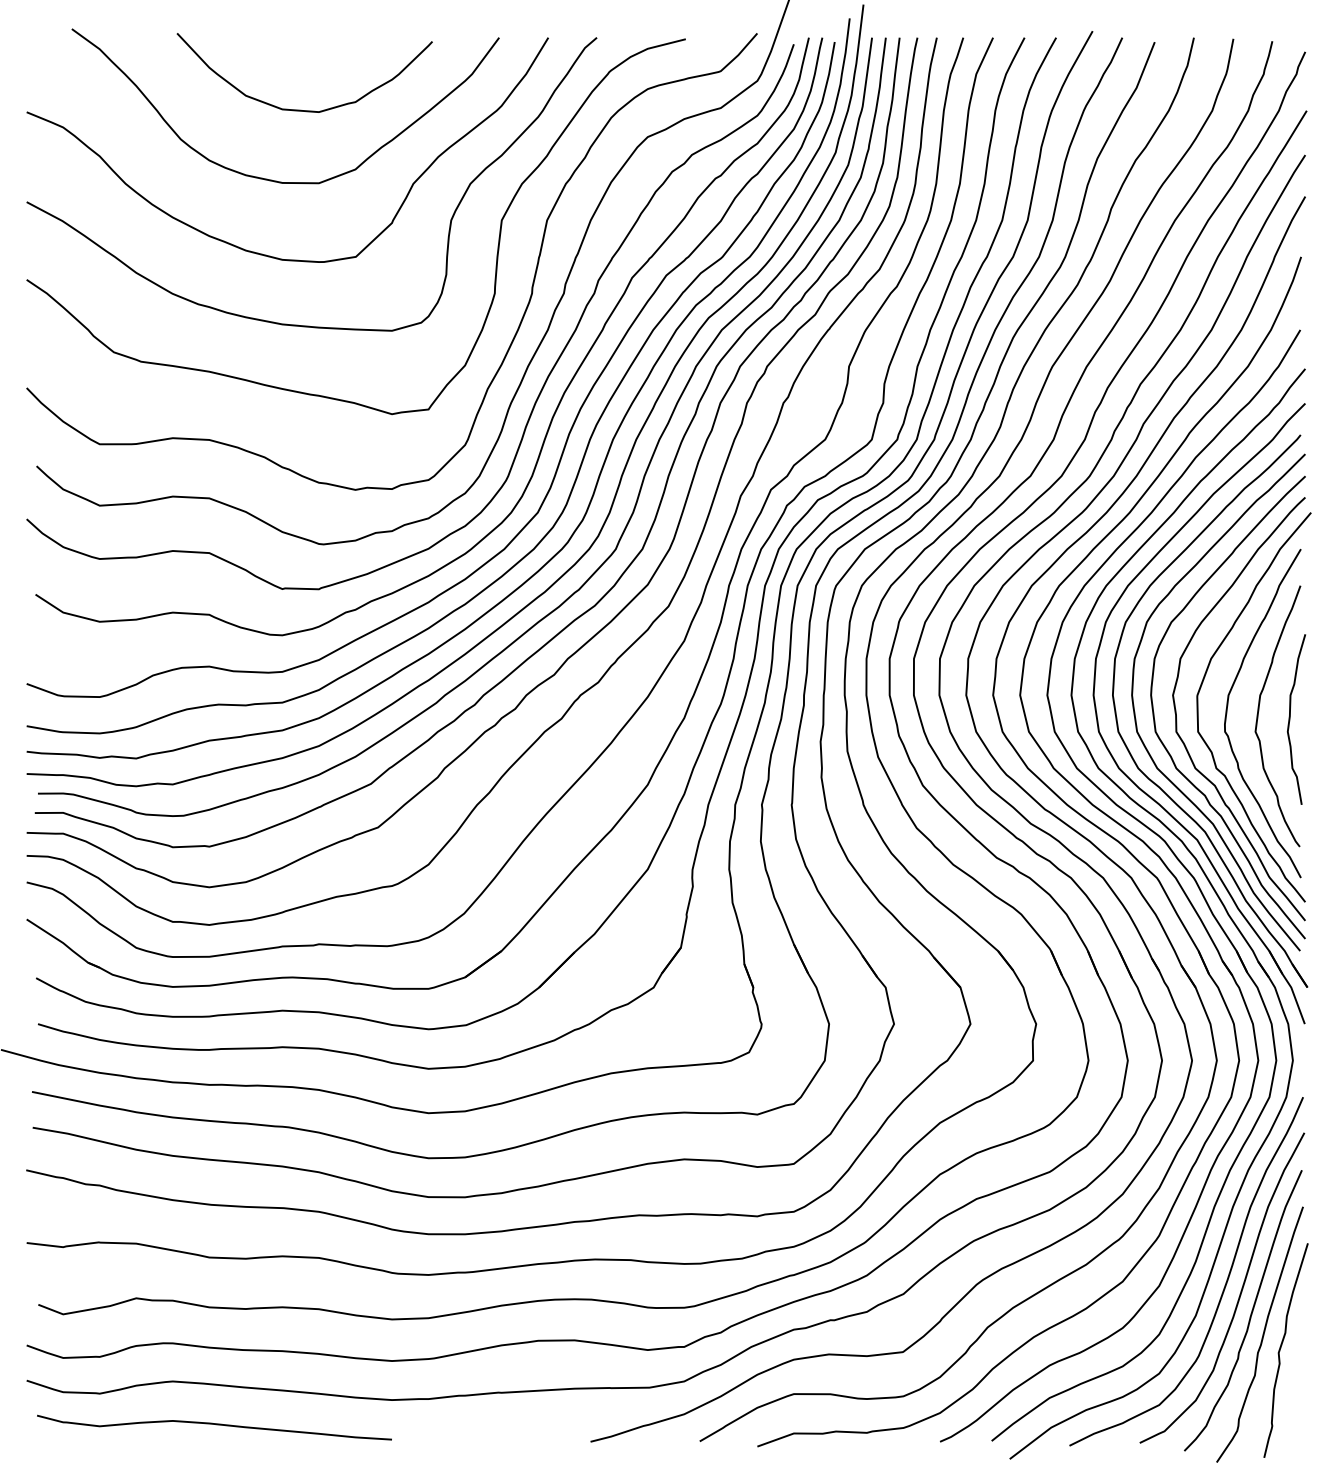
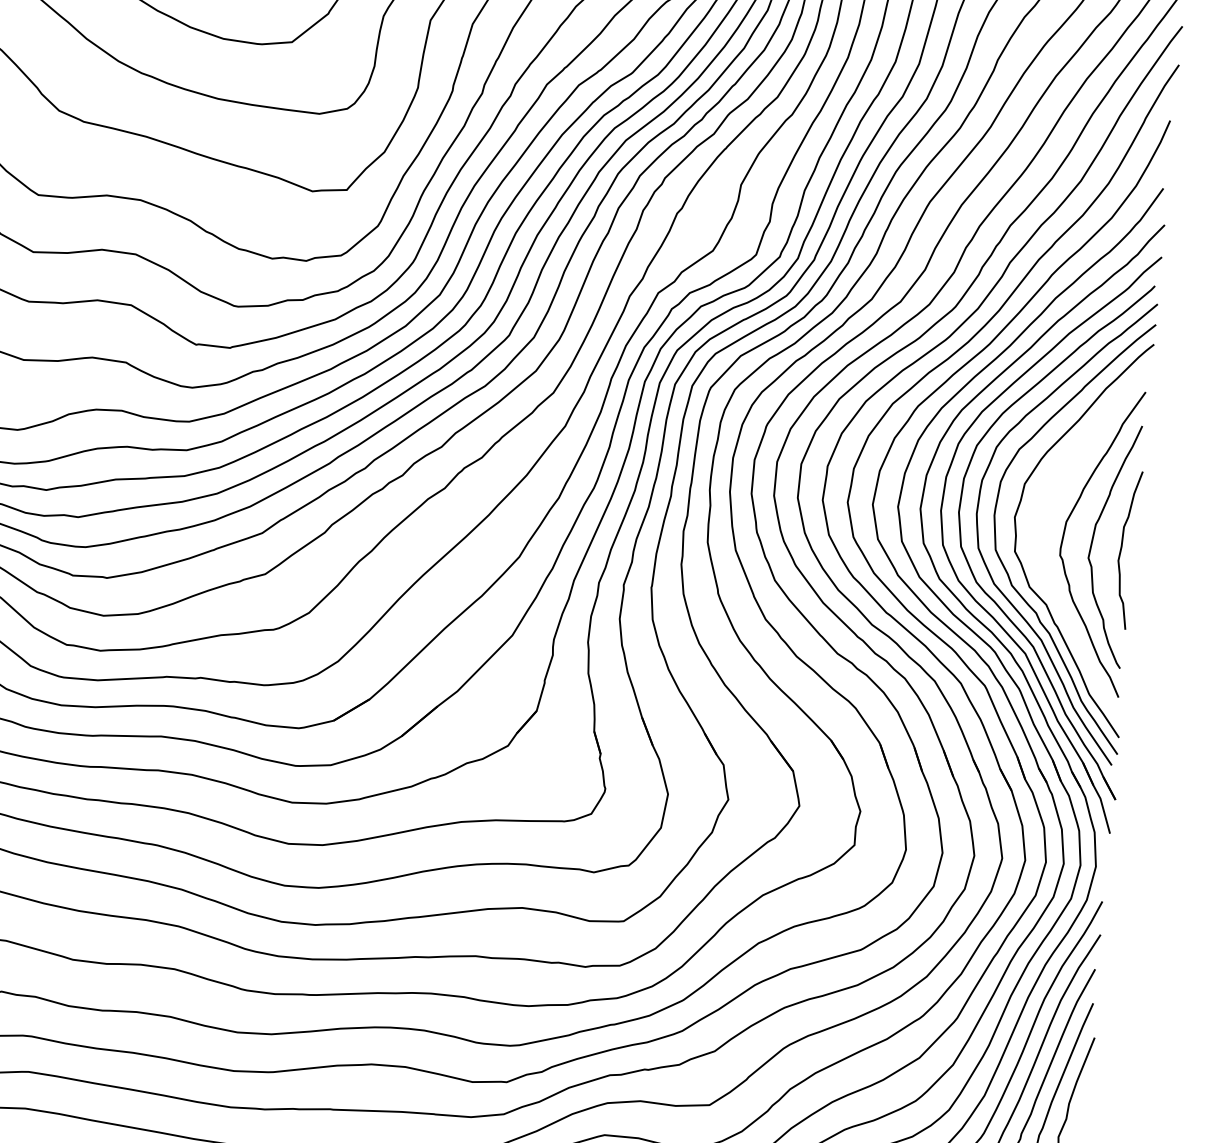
curve: (1198, 707) -> (1037, 530), removed

